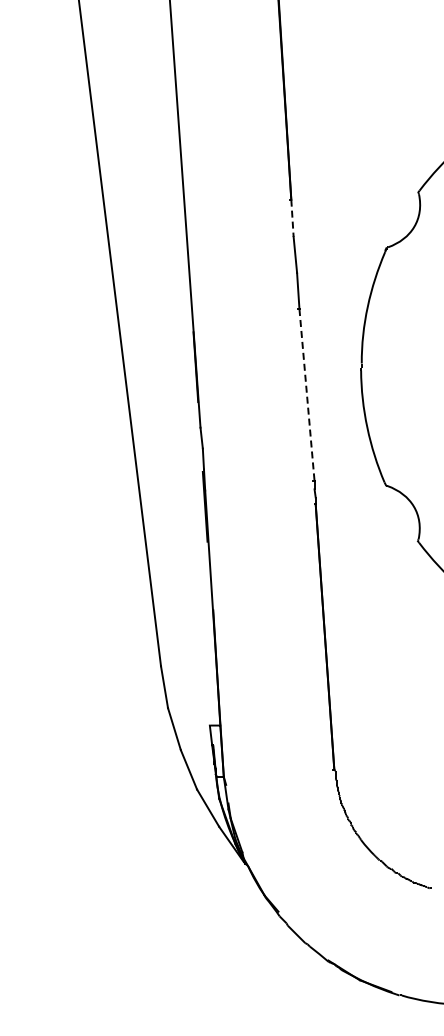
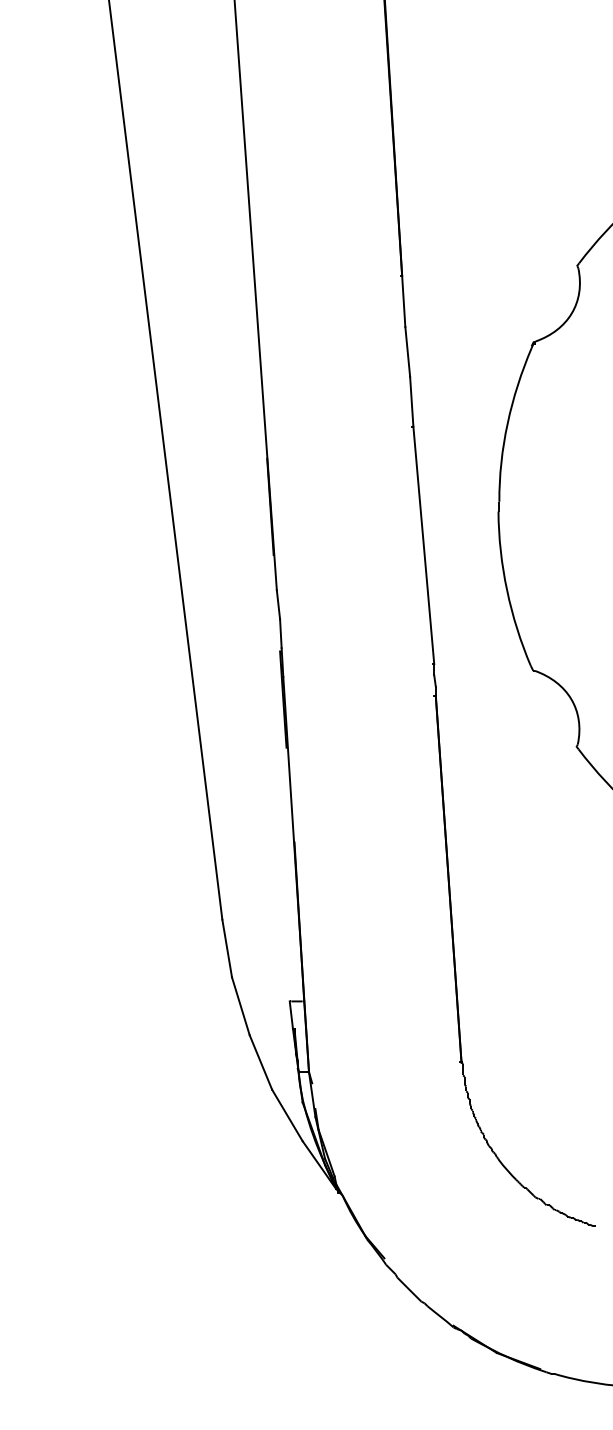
line: (292, 218) -> (403, 301), dashed -> solid
line: (307, 395) -> (424, 545), dashed -> solid

